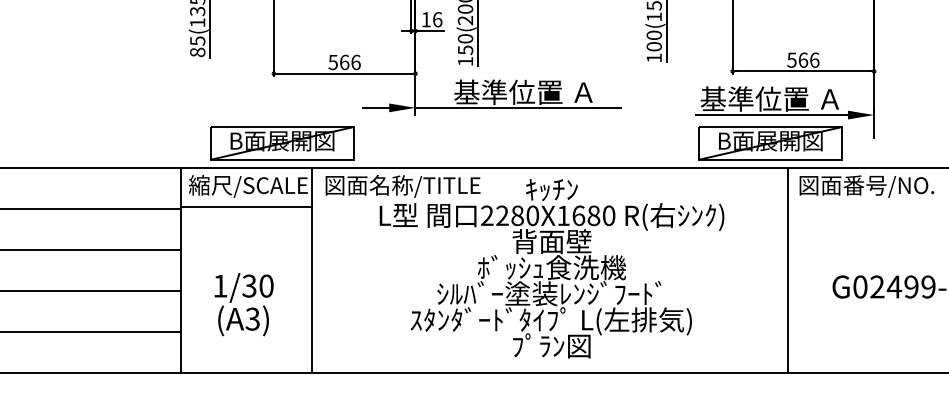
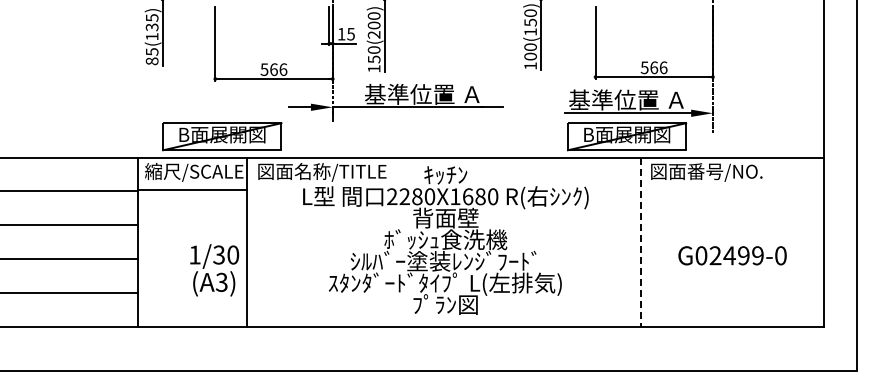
text: (436, 18) -> (350, 33), 16 -> 15
line: (788, 270) -> (641, 242), solid -> dashed
text: (243, 304) -> (214, 270), moved

